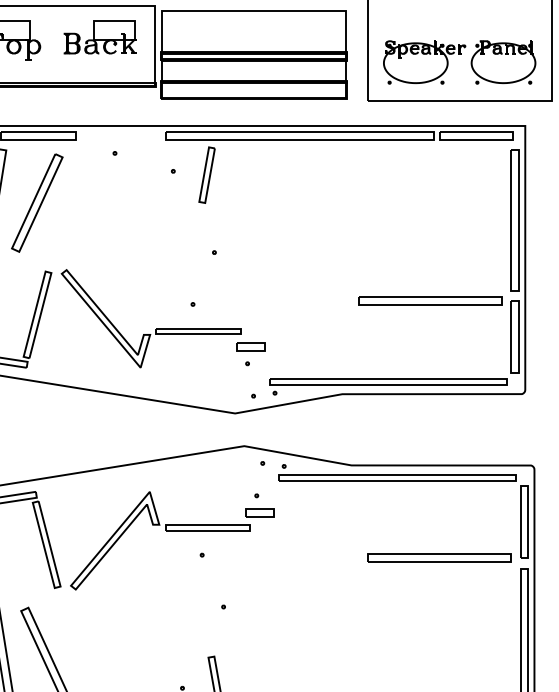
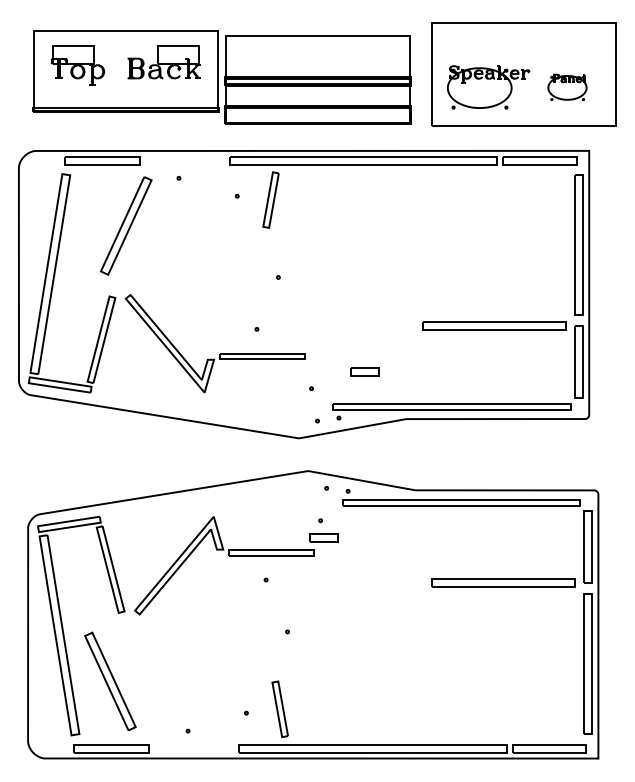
part: (503, 62) -> (567, 87), size x0.6
part: (36, 202) -> (125, 225), moved
part: (250, 346) -> (364, 371), moved

